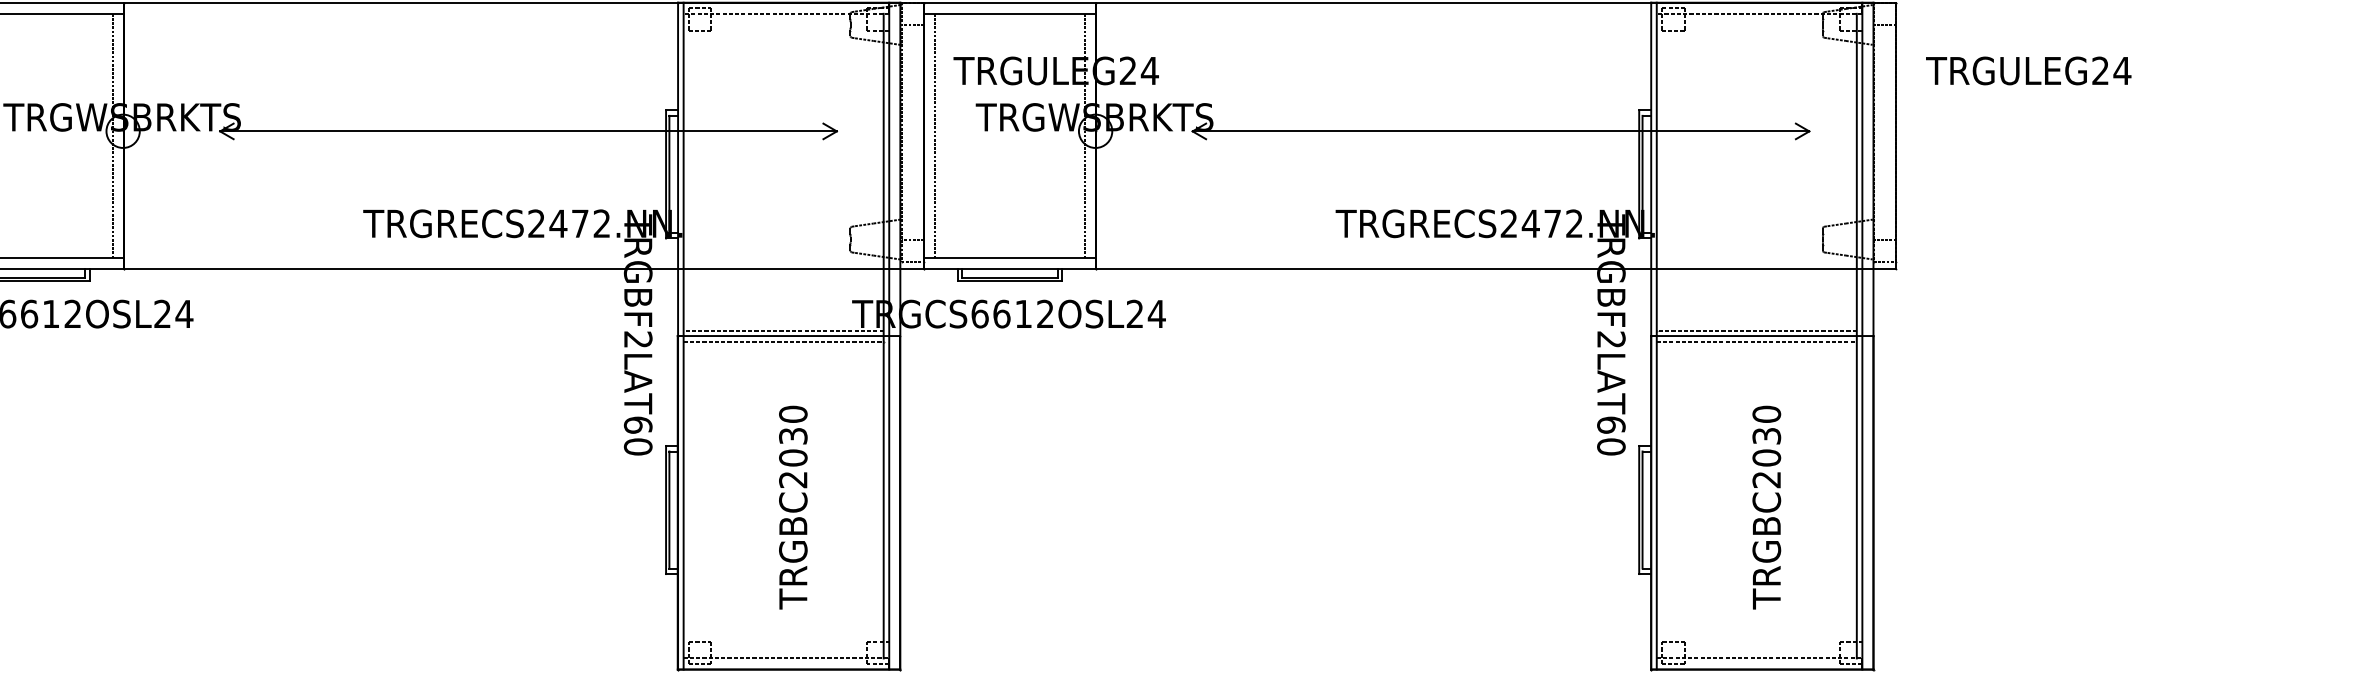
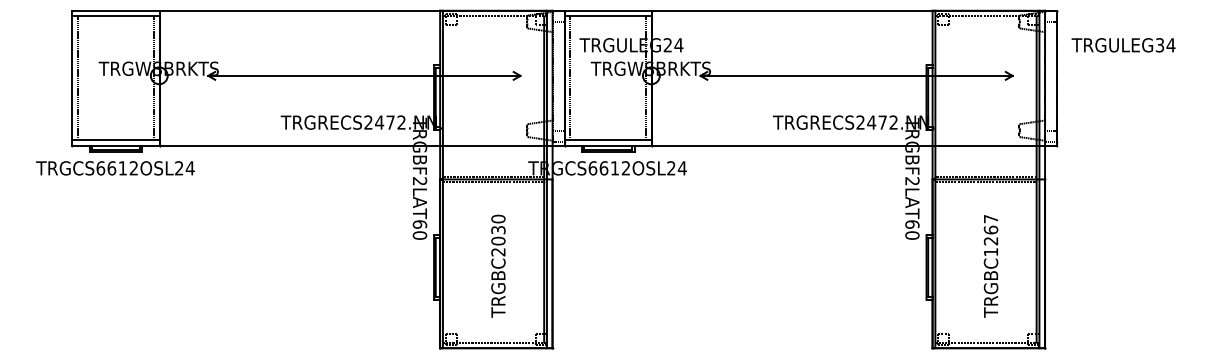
text: (2099, 71) -> (1159, 45), TRGULEG24 -> TRGULEG34
text: (1765, 446) -> (990, 235), TRGBC2030 -> TRGBC1267

